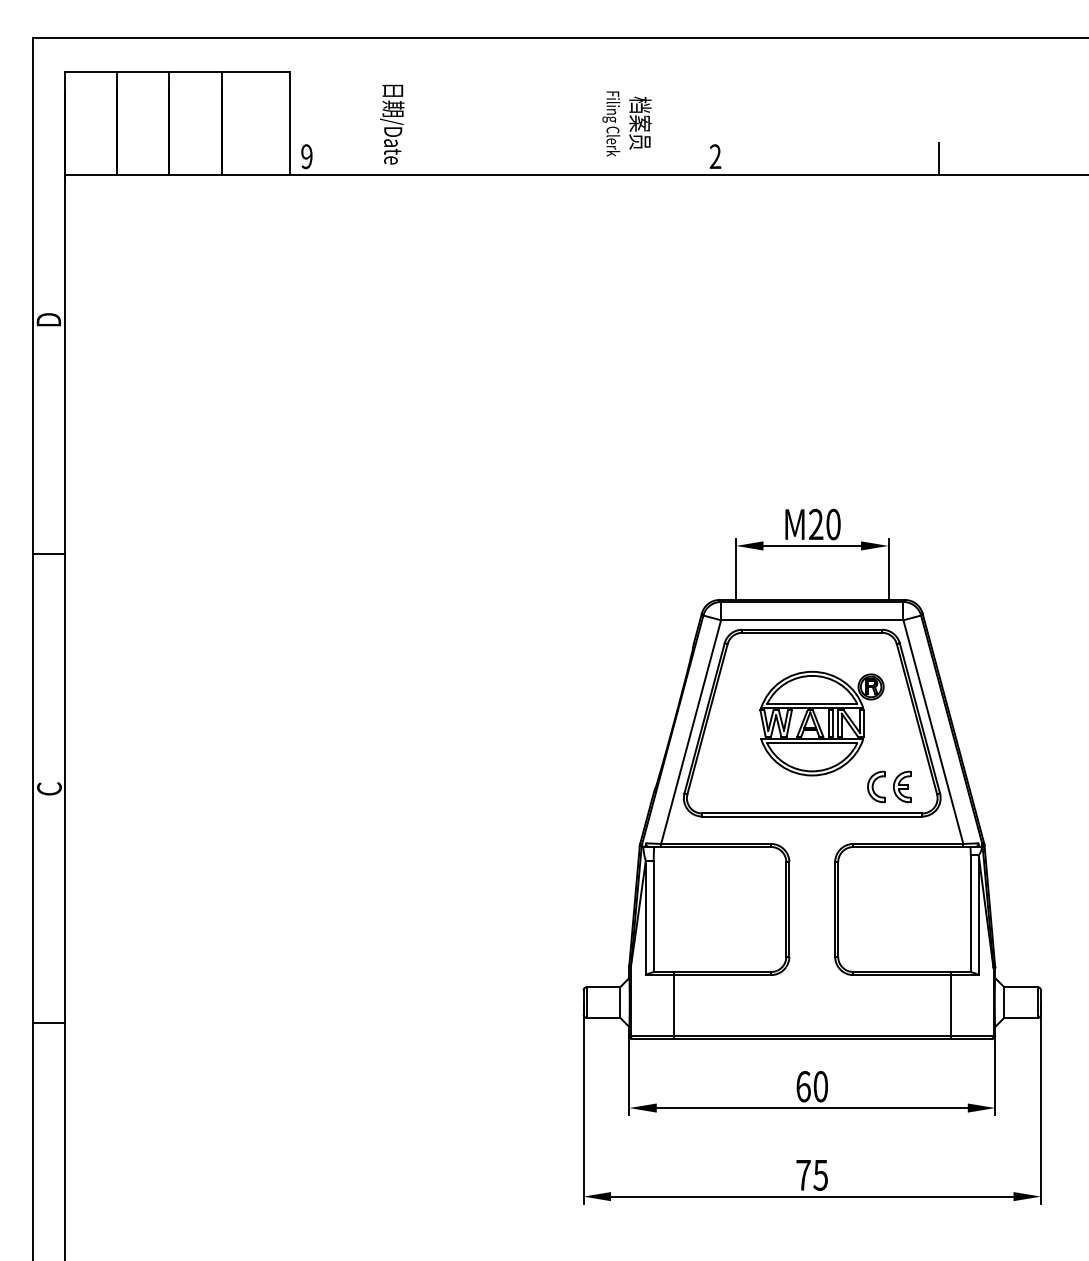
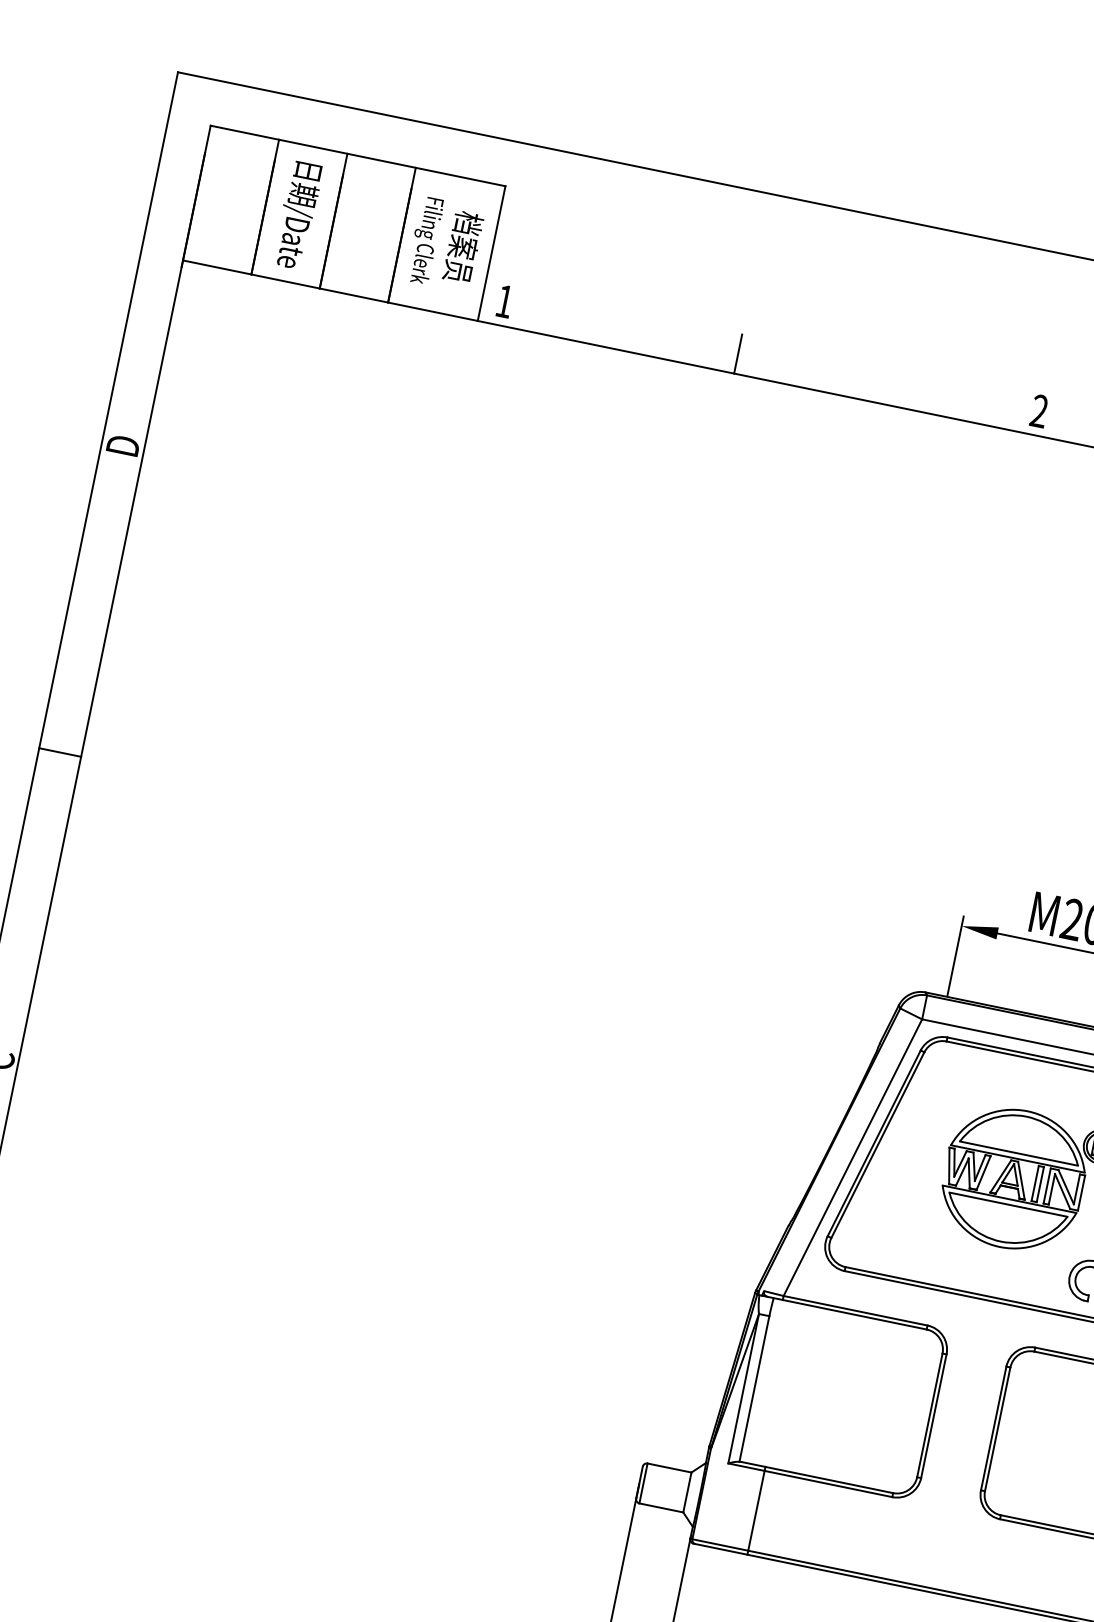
text: (626, 123) -> (445, 243), moved
text: (392, 124) -> (298, 215), moved
text: (306, 156) -> (504, 301), 9 -> 1
line: (486, 160) -> (738, 354), added

